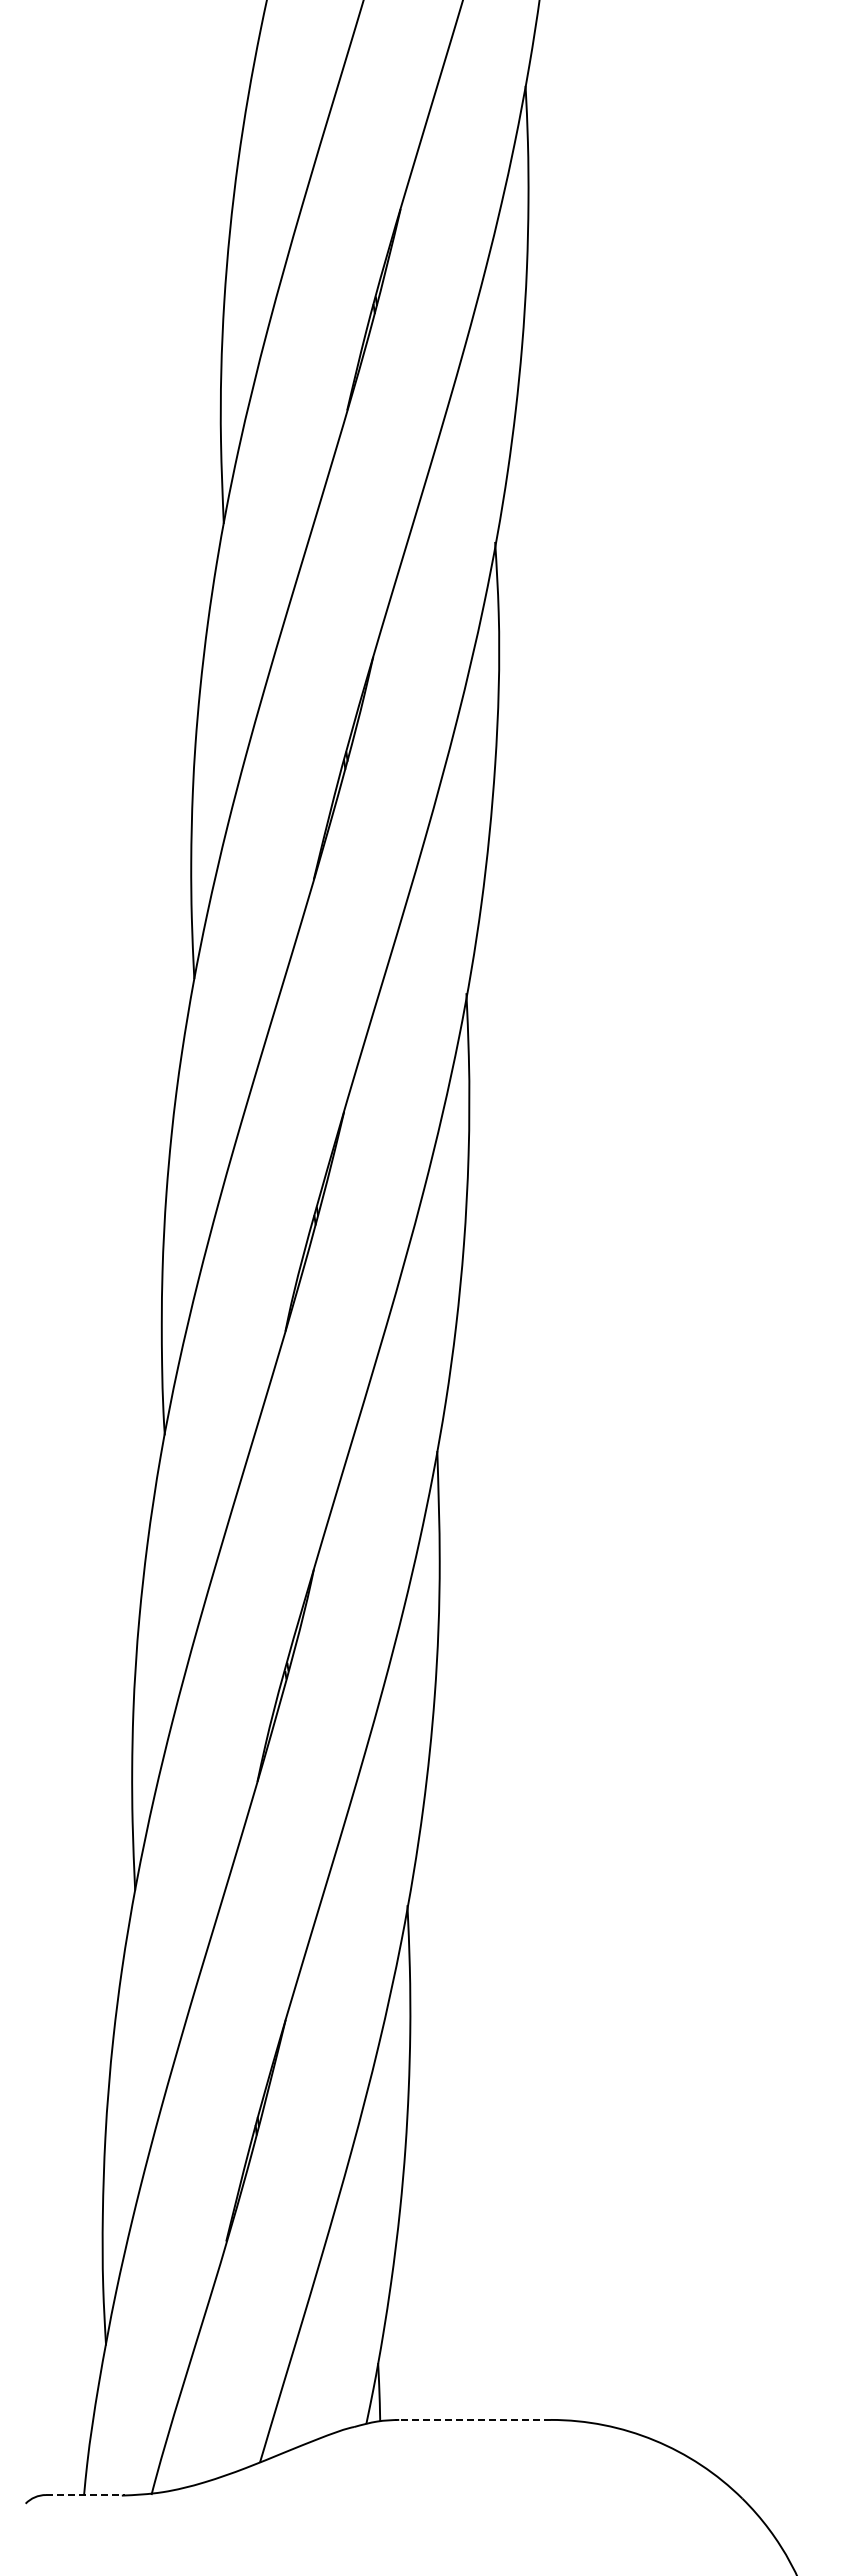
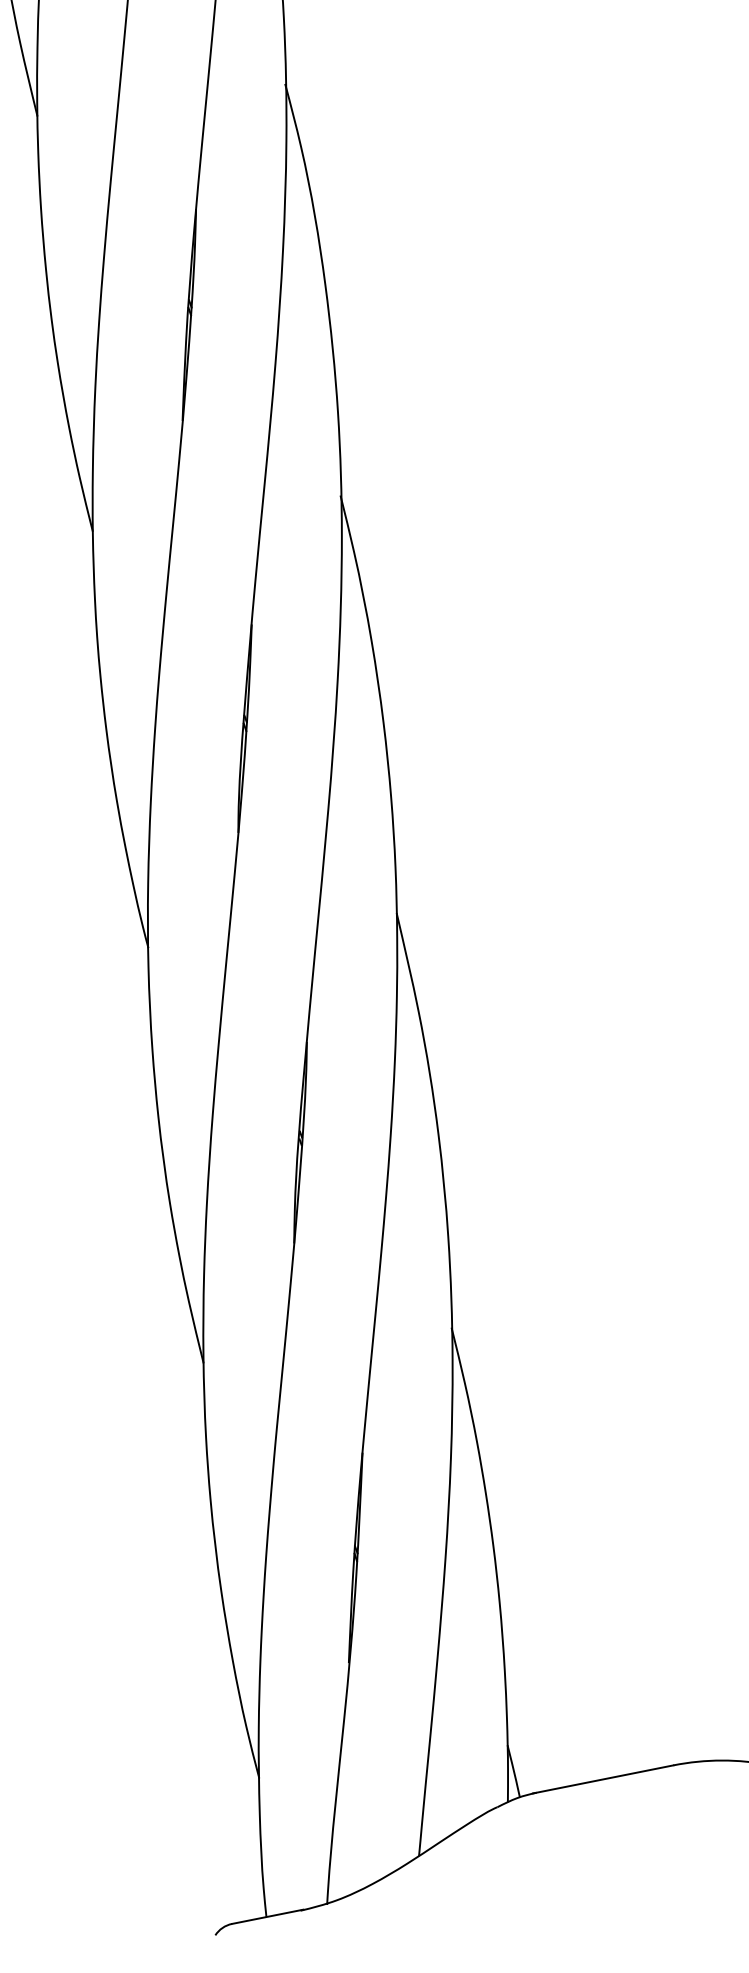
line: (472, 2419) -> (602, 1779), dashed -> solid
line: (85, 2495) -> (267, 1917), dashed -> solid

